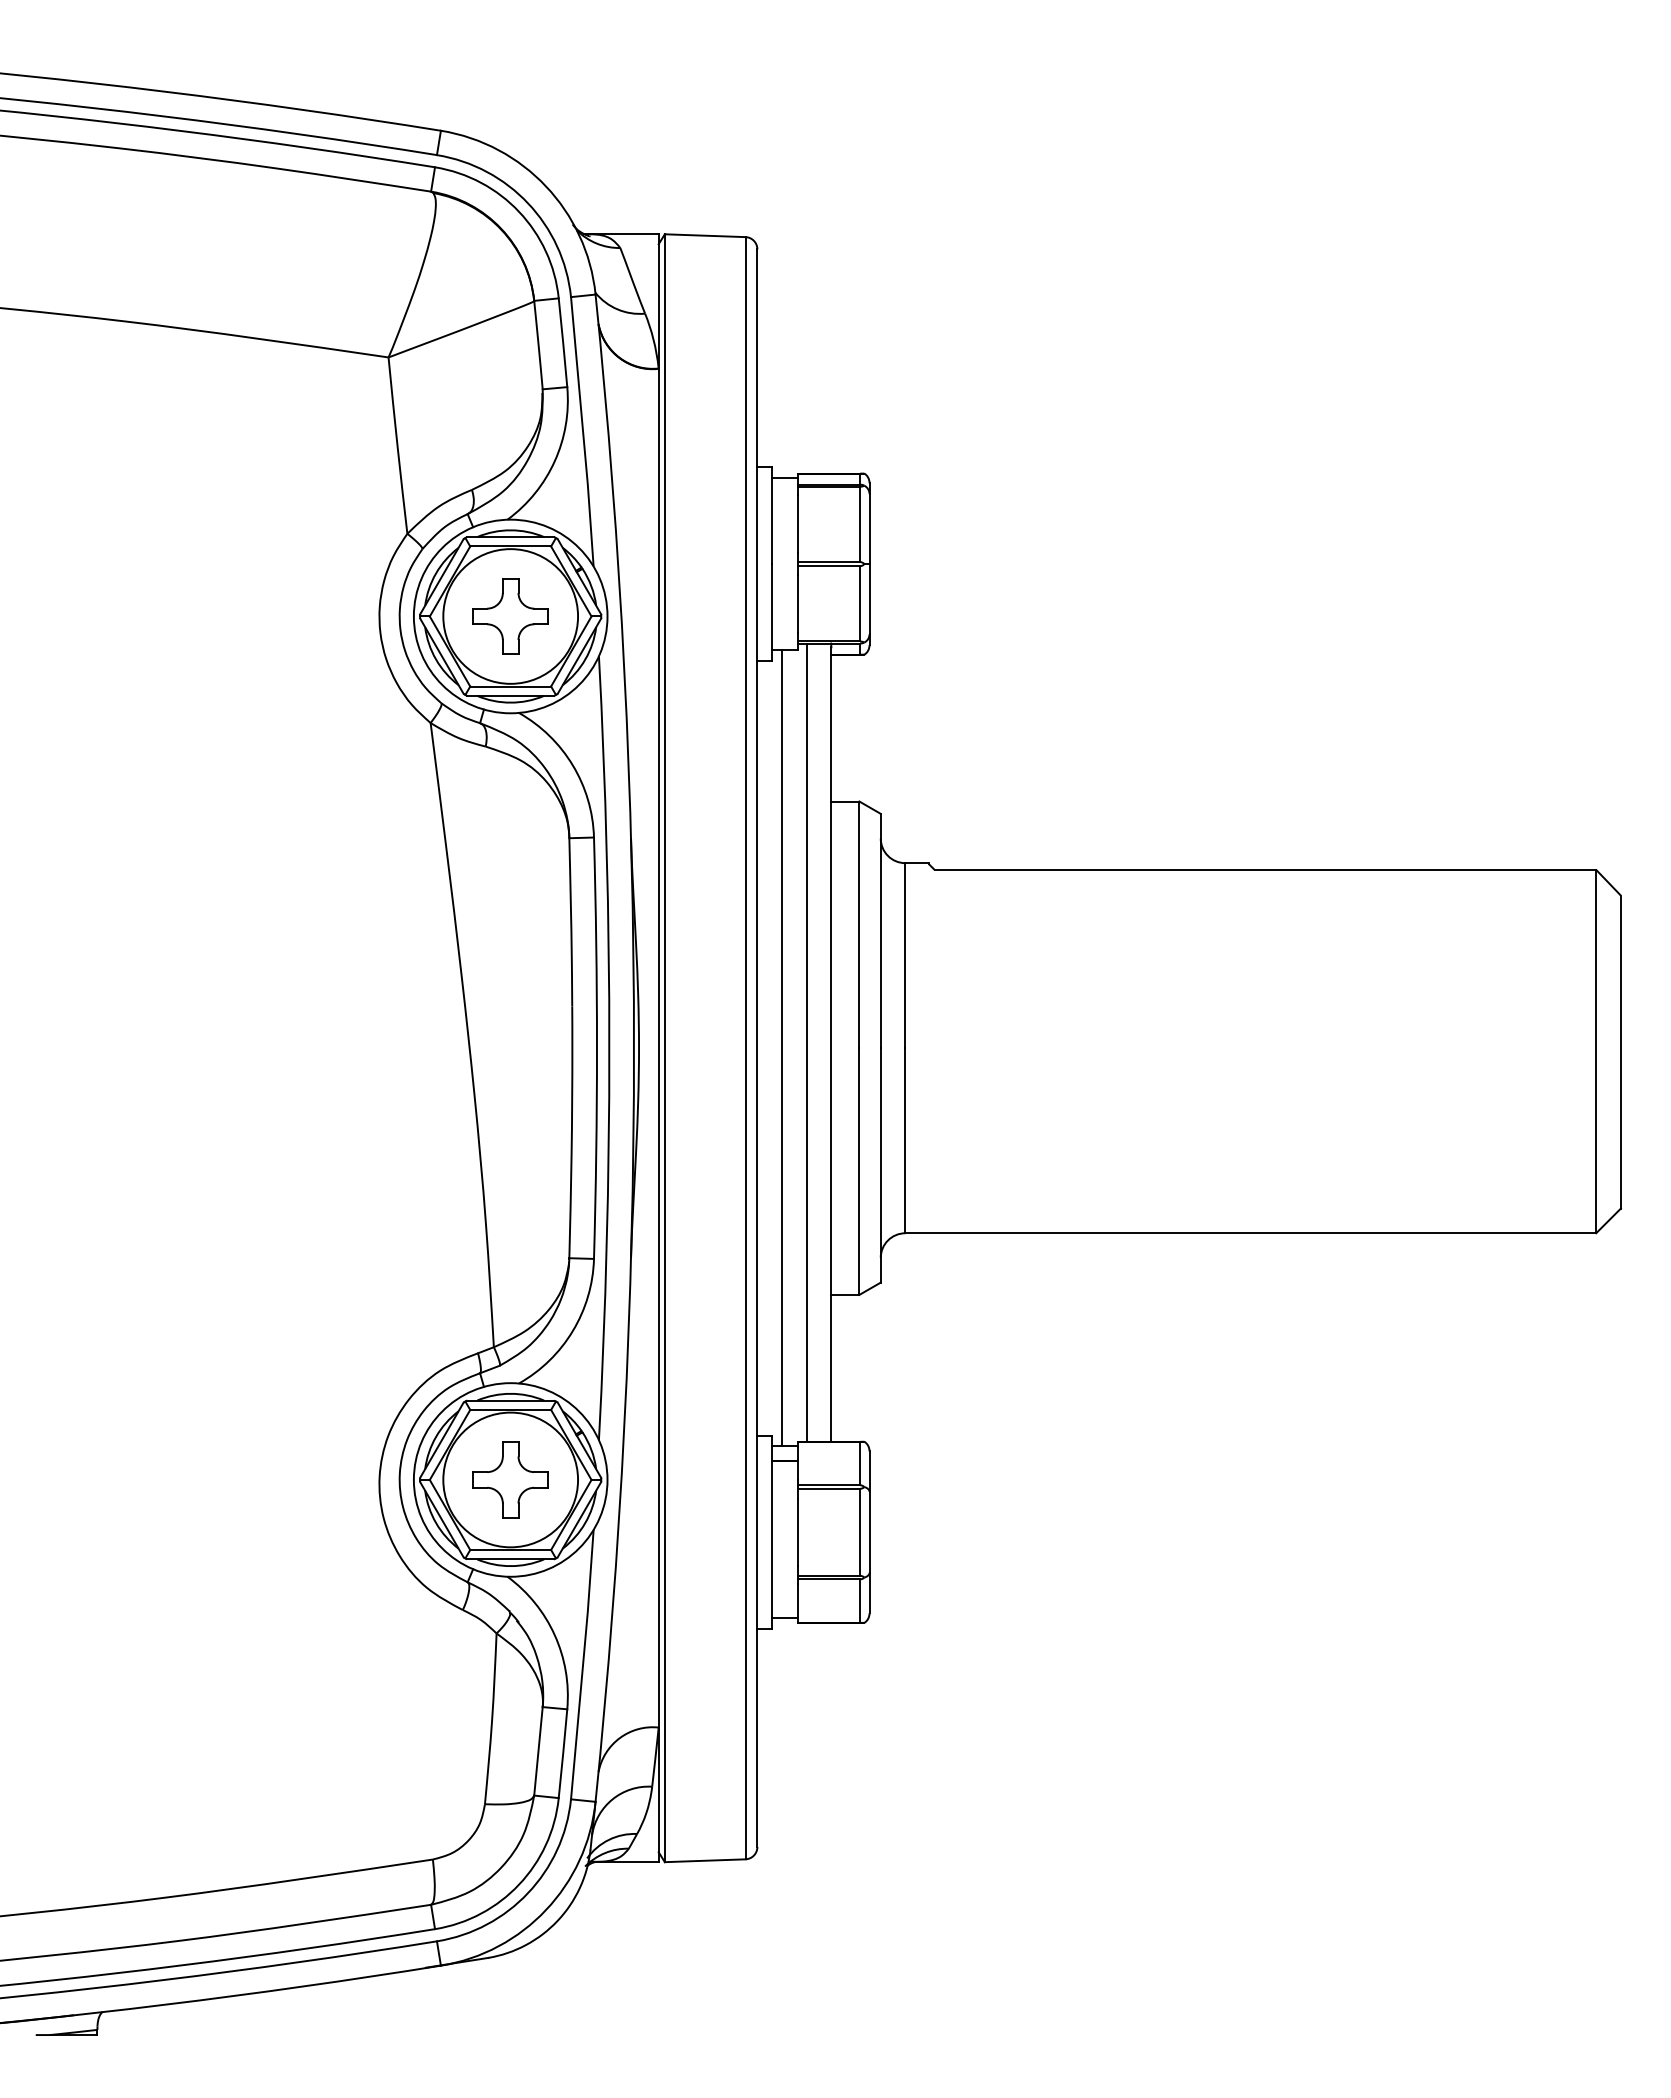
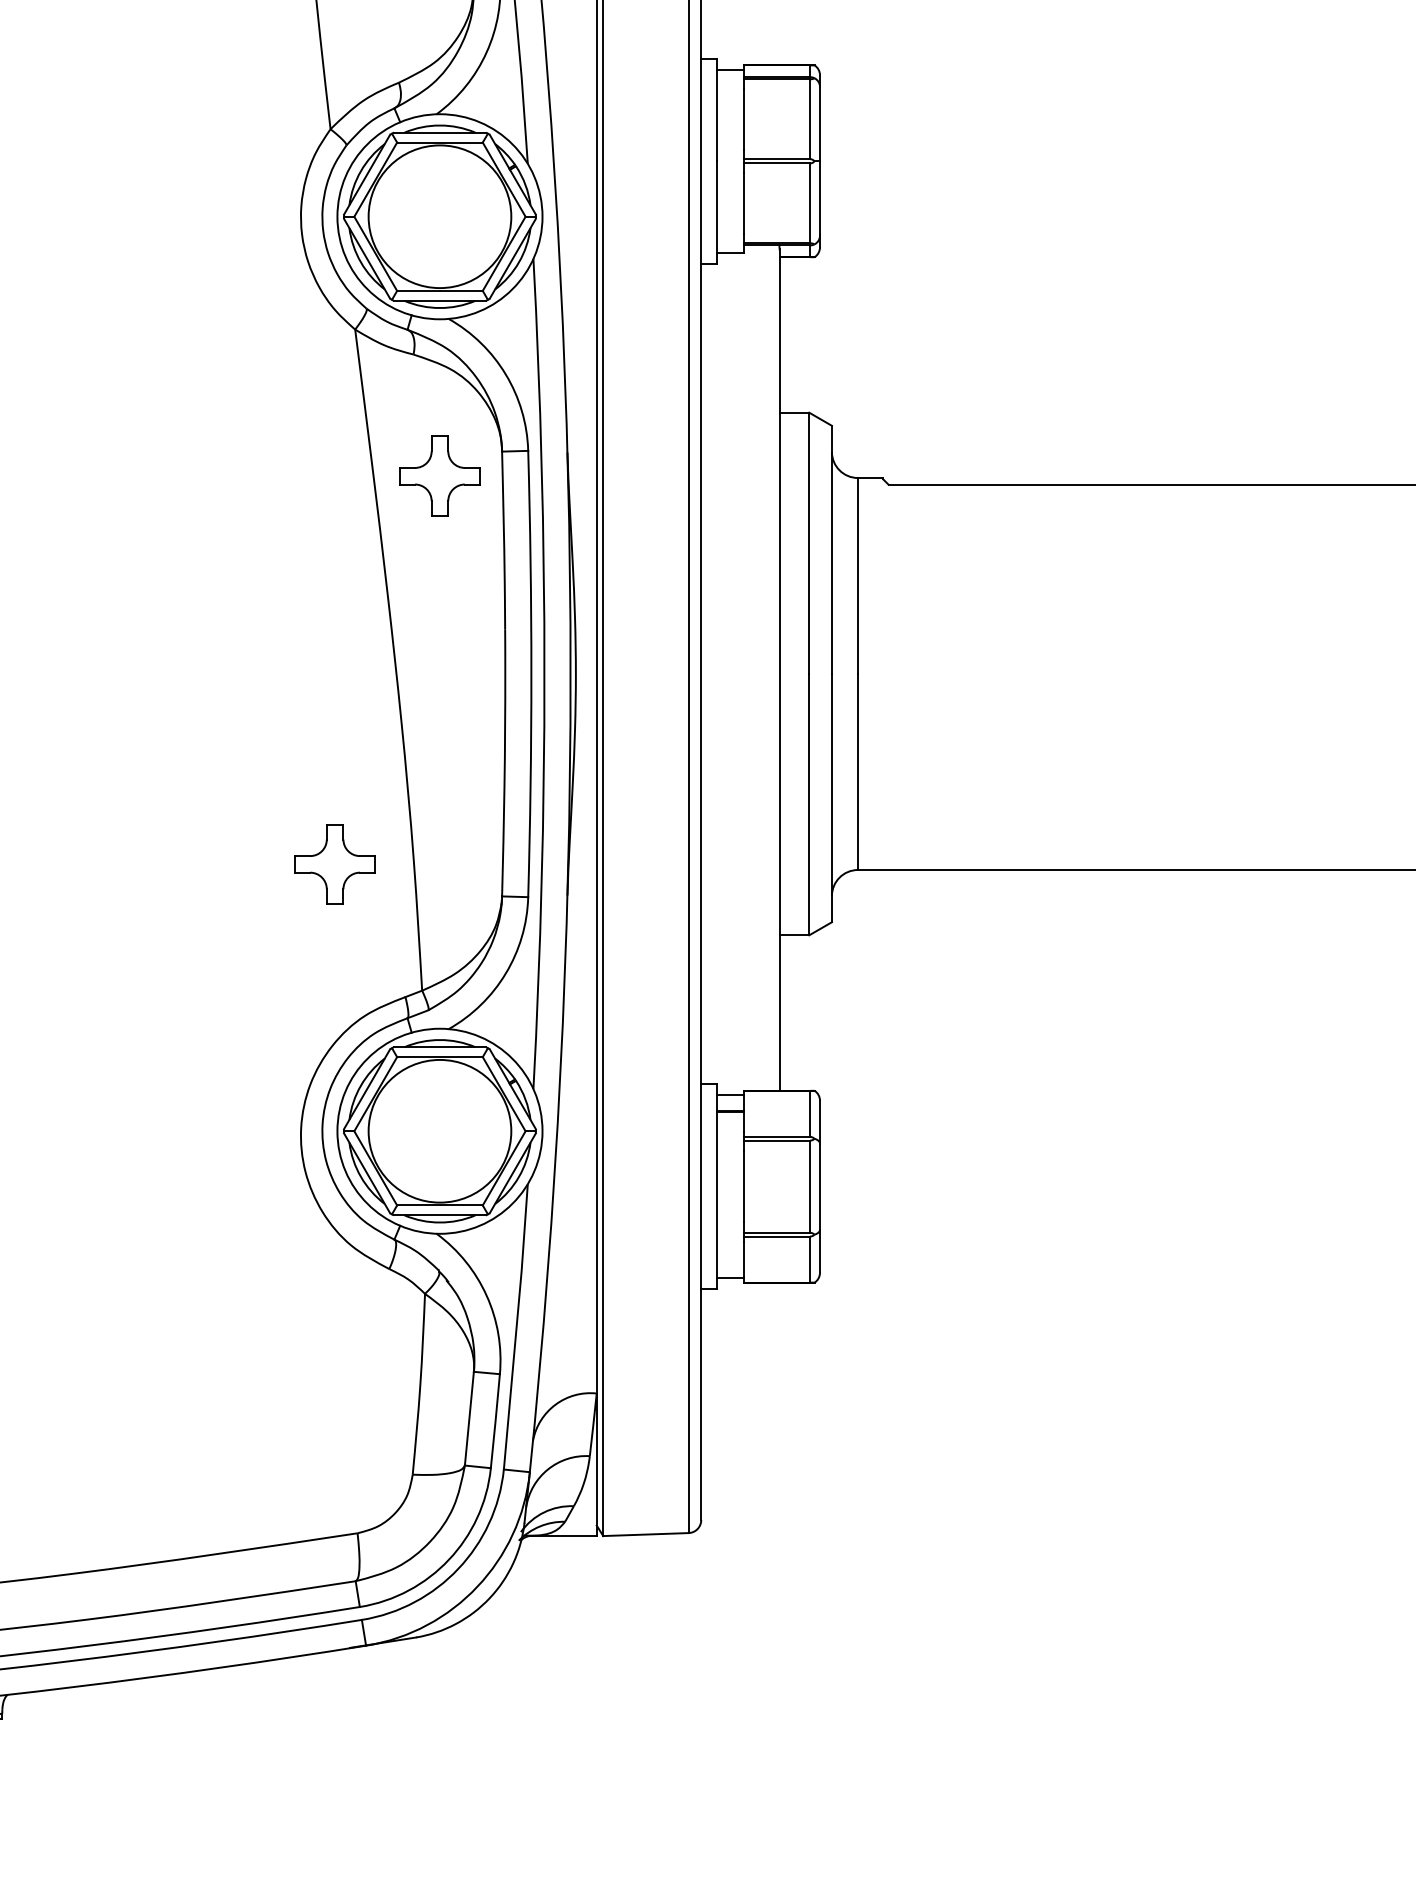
part: (510, 616) -> (439, 476), moved
line: (806, 1042) -> (753, 667), removed
line: (782, 1048) -> (727, 674), removed
part: (510, 1479) -> (334, 863), moved

